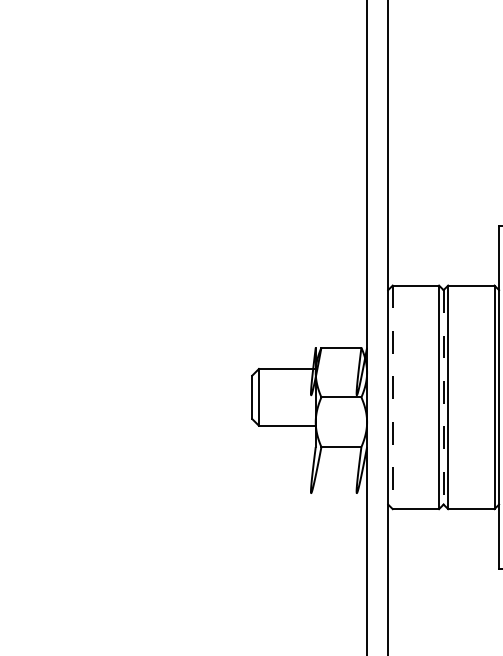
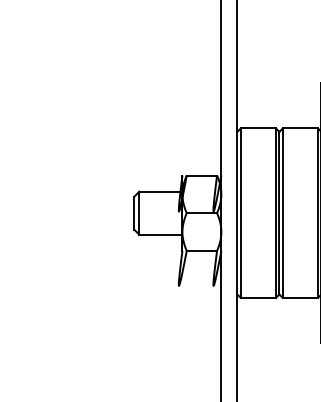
line: (392, 397) -> (240, 213), dashed -> solid
line: (443, 397) -> (279, 213), dashed -> solid

